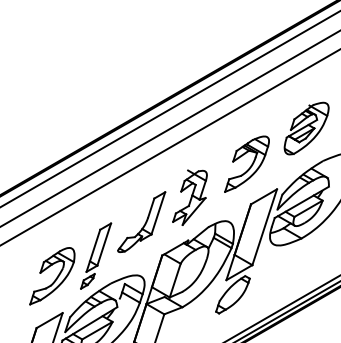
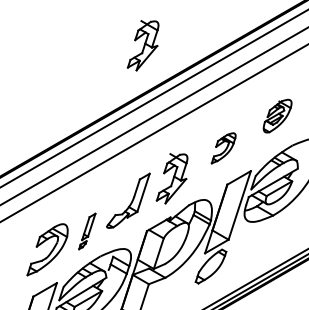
part: (157, 50) -> (142, 45), added
part: (306, 128) -> (277, 116), size x0.7
part: (246, 163) -> (223, 147), size x0.6
part: (96, 255) -> (87, 231), size x0.6

